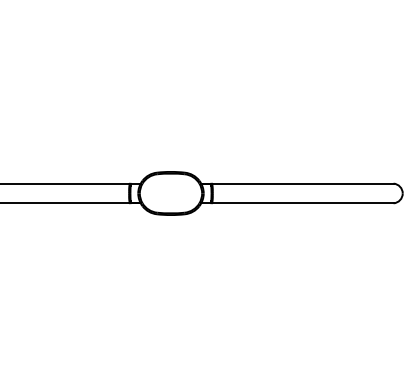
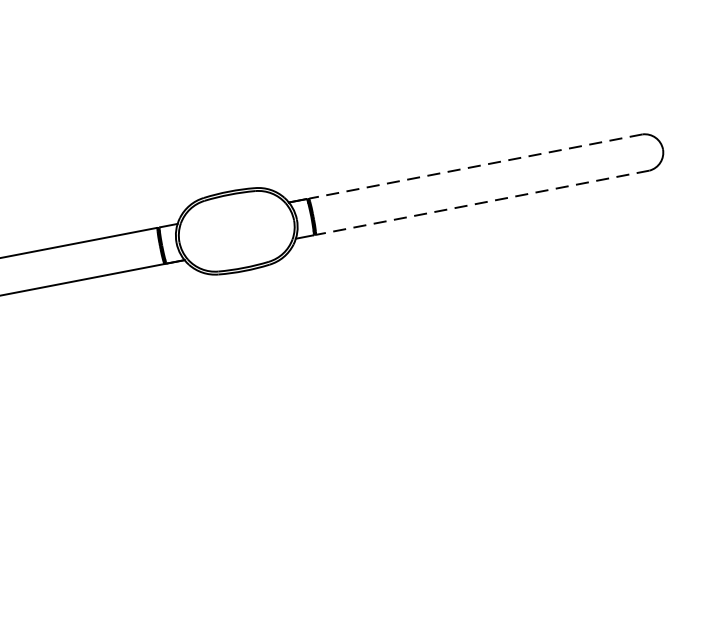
line: (302, 183) -> (475, 166), solid -> dashed
line: (302, 203) -> (482, 203), solid -> dashed

